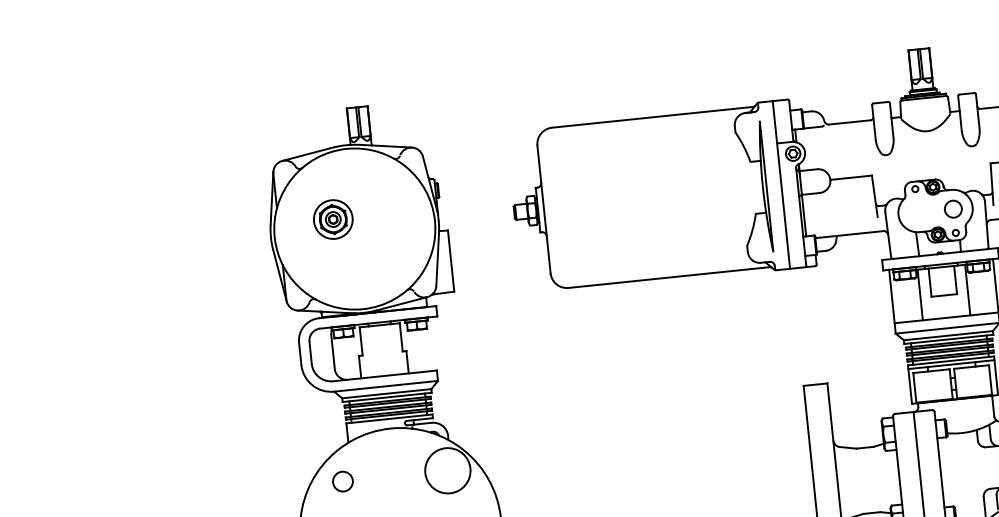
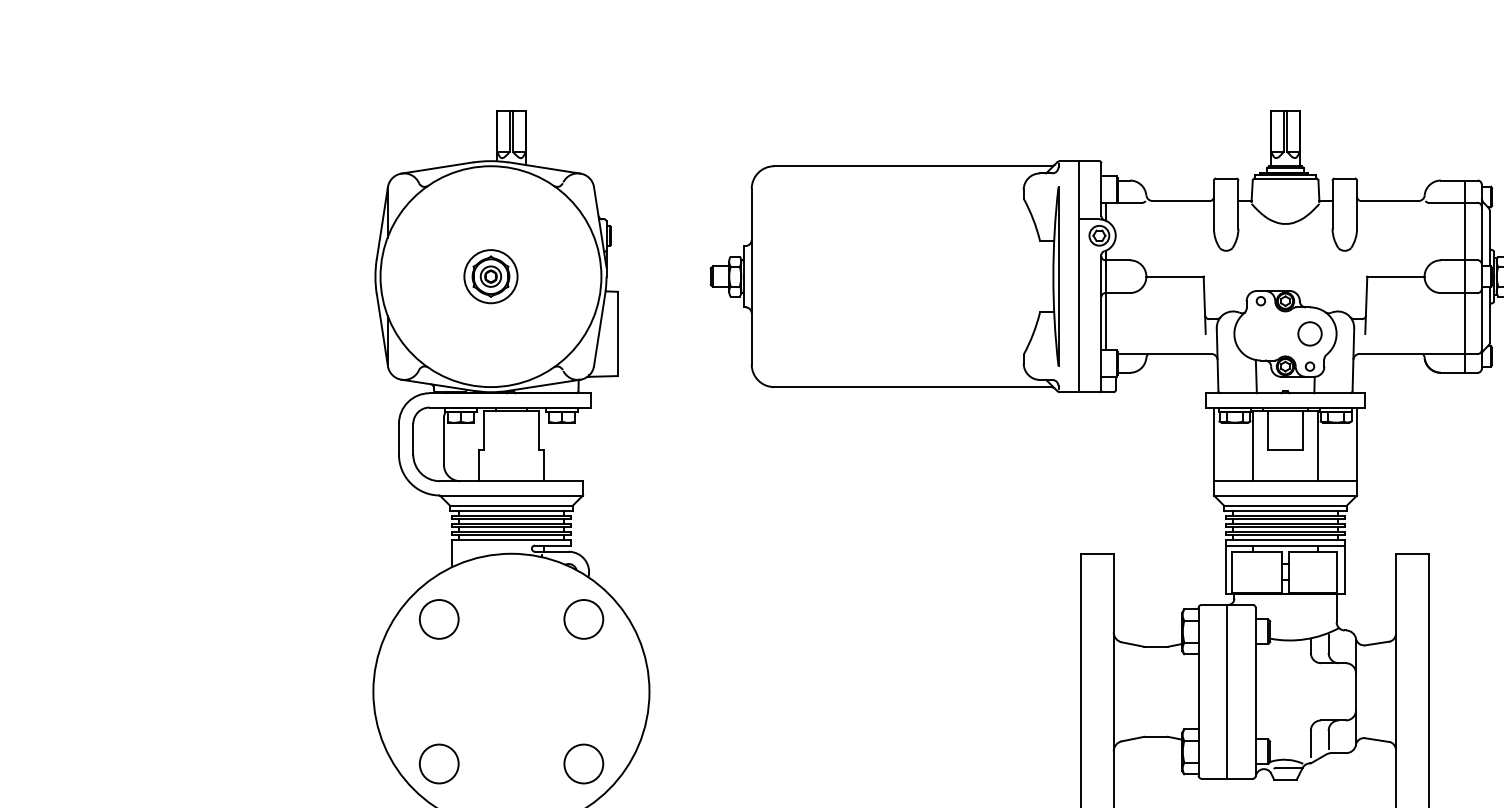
part: (332, 219) -> (490, 276), moved
circle: (447, 470) -> (583, 619), size x0.62
circle: (342, 481) -> (438, 619), size x1.43

